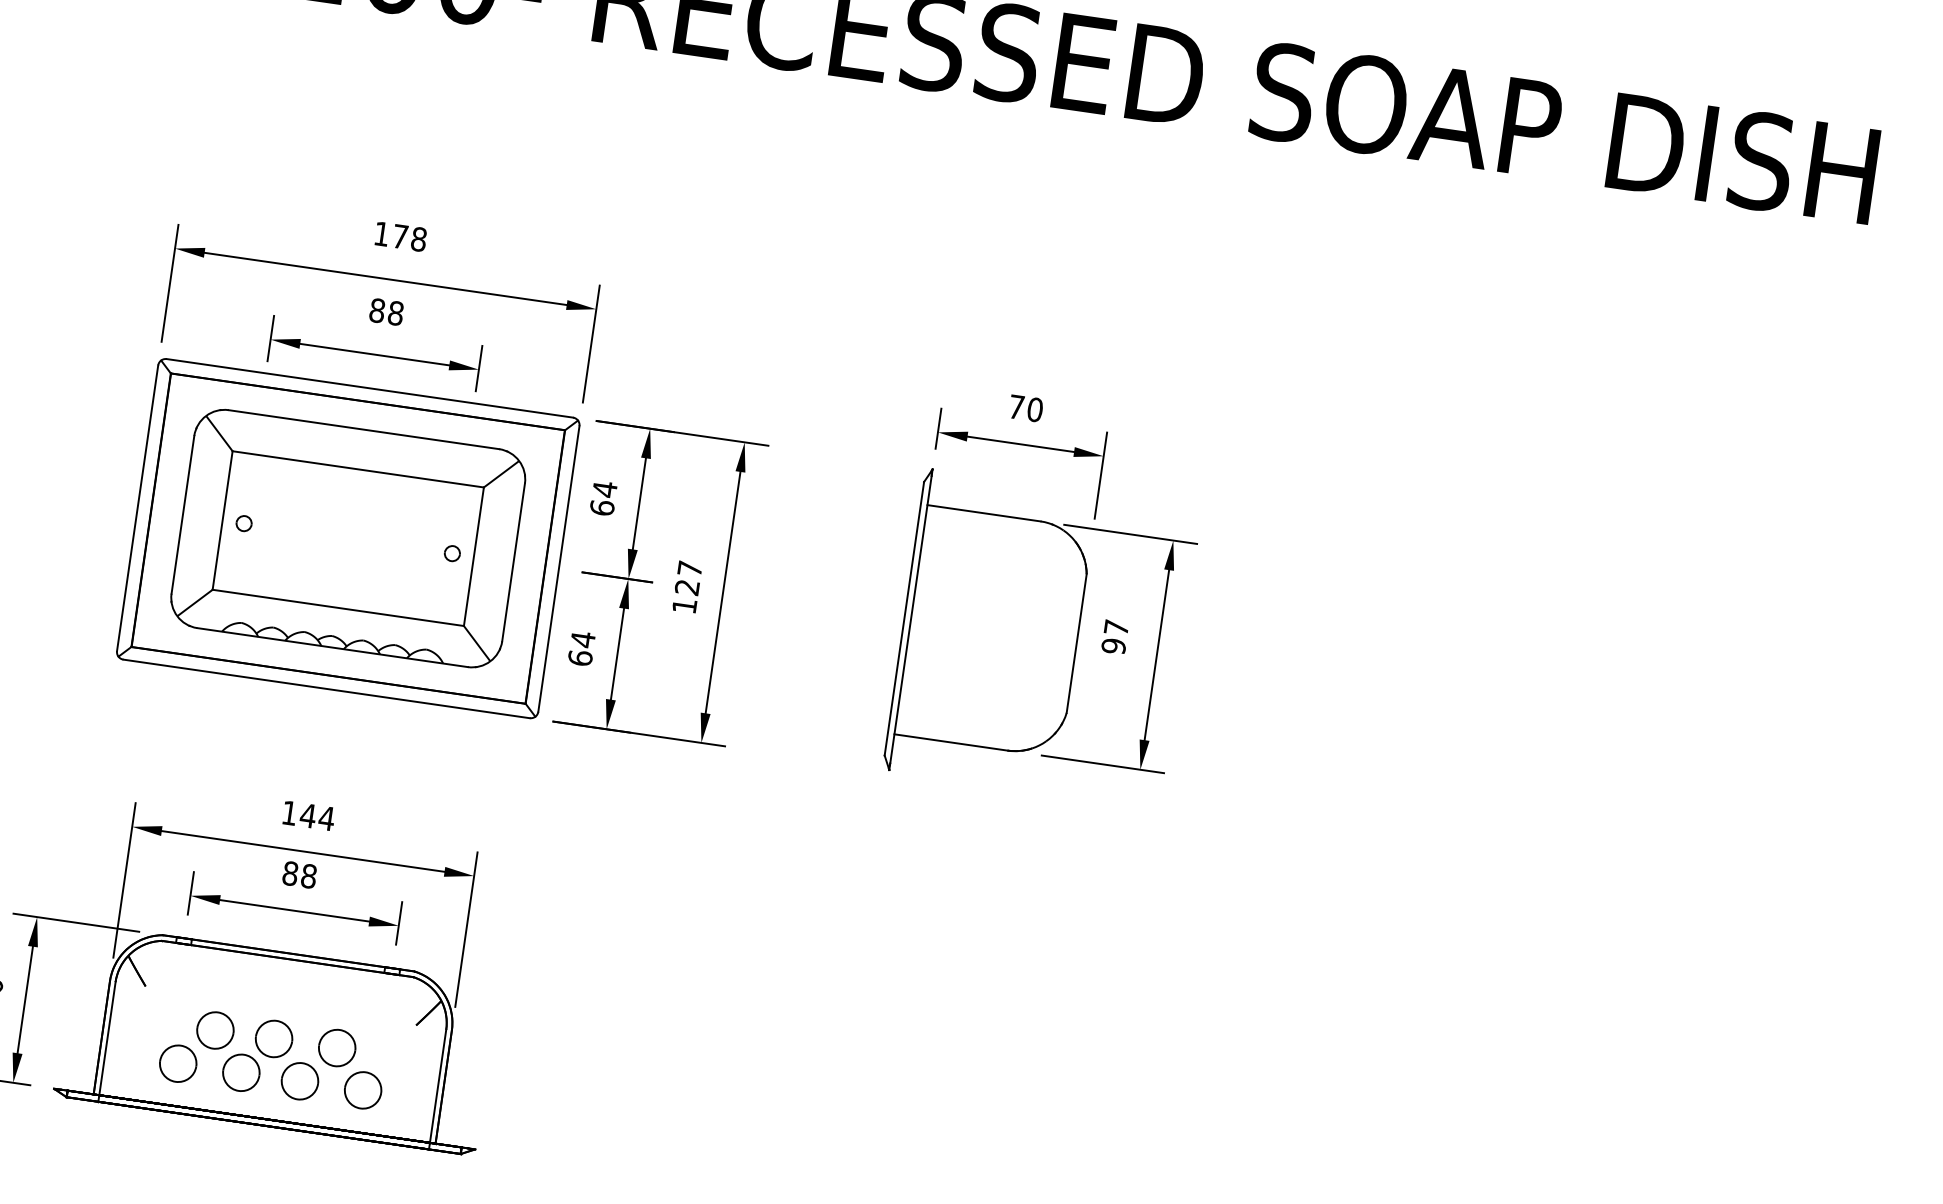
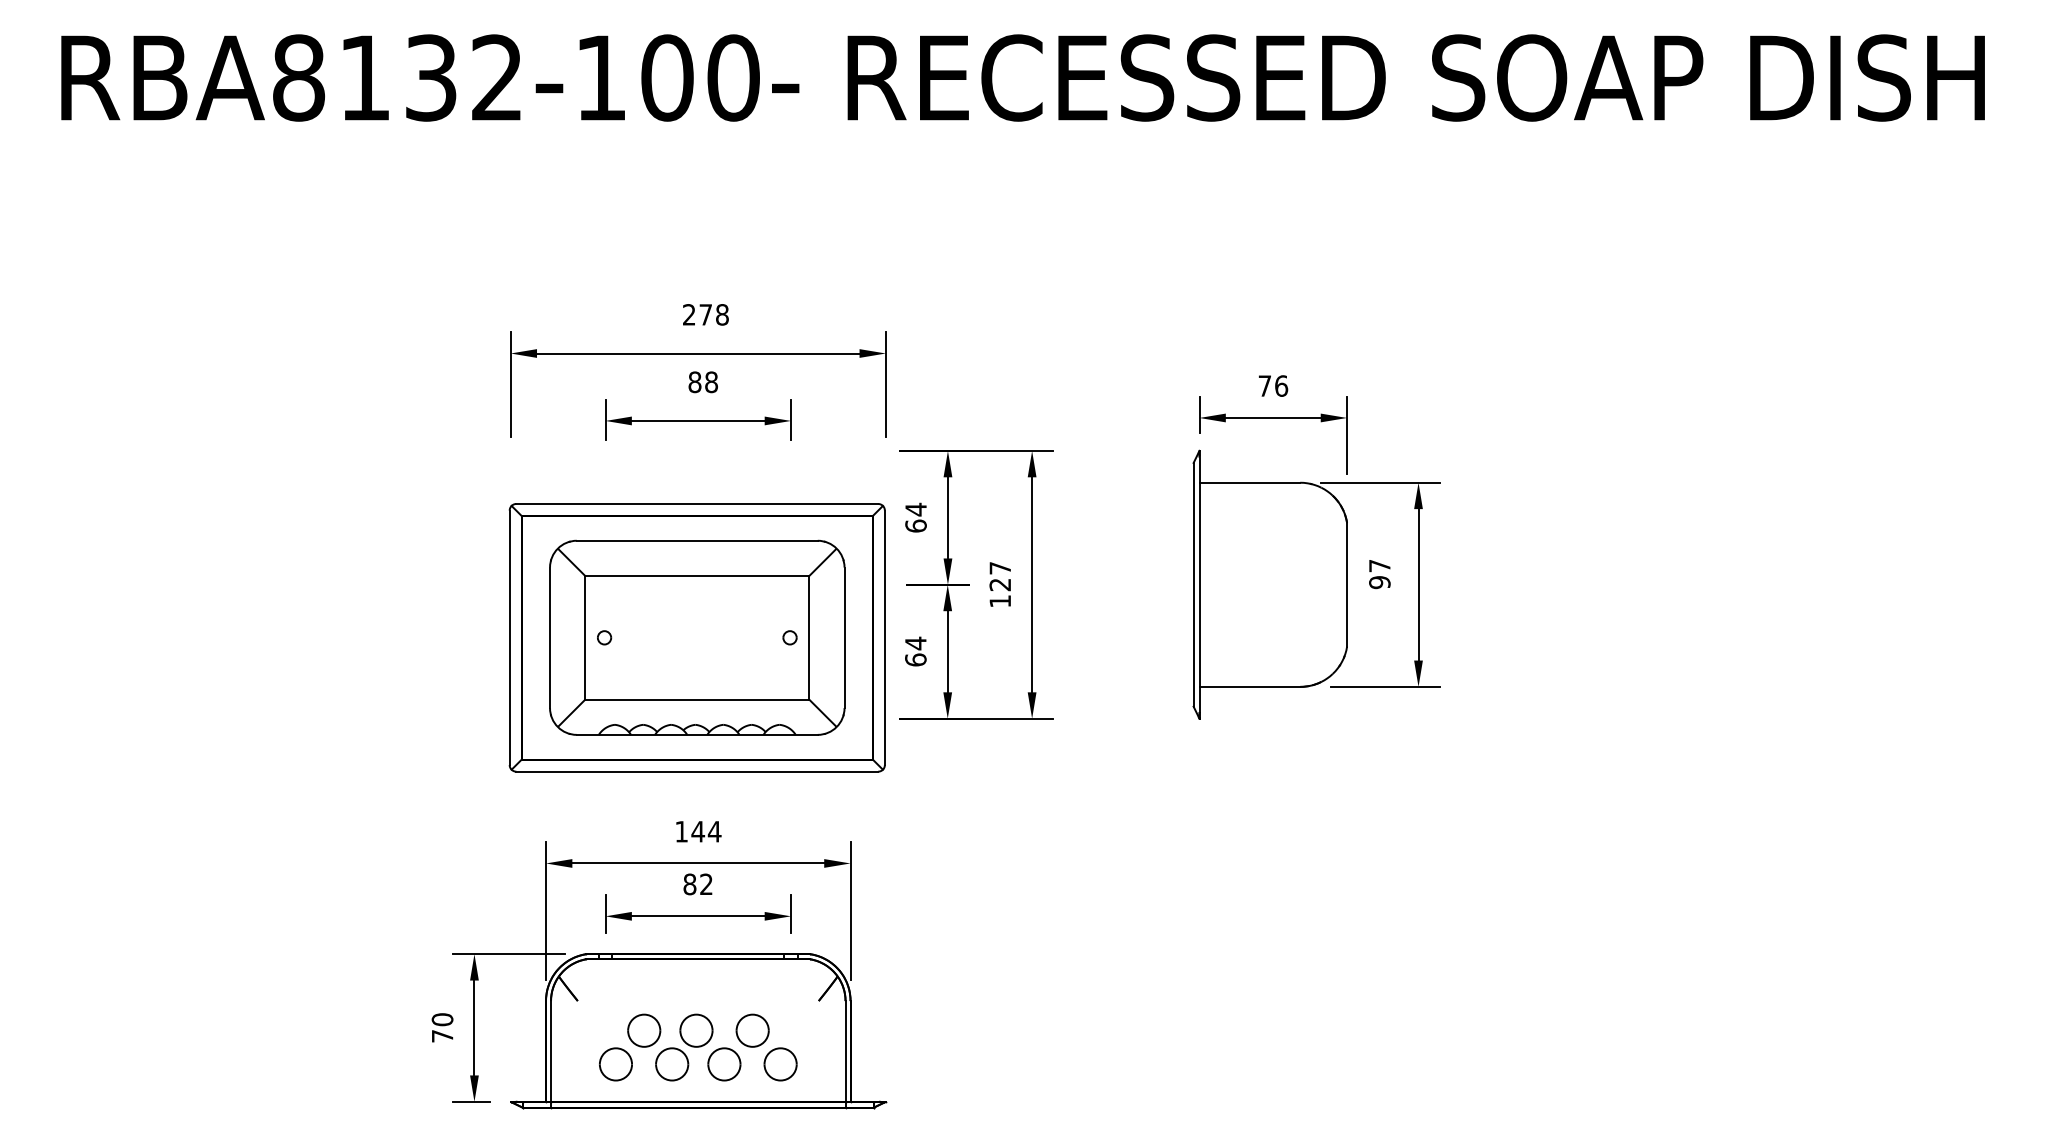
text: (382, 233) -> (689, 314), 178 -> 278
text: (1035, 409) -> (1281, 385), 70 -> 76
part: (347, 538) -> (696, 637), moved
text: (309, 876) -> (706, 884), 88 -> 82

